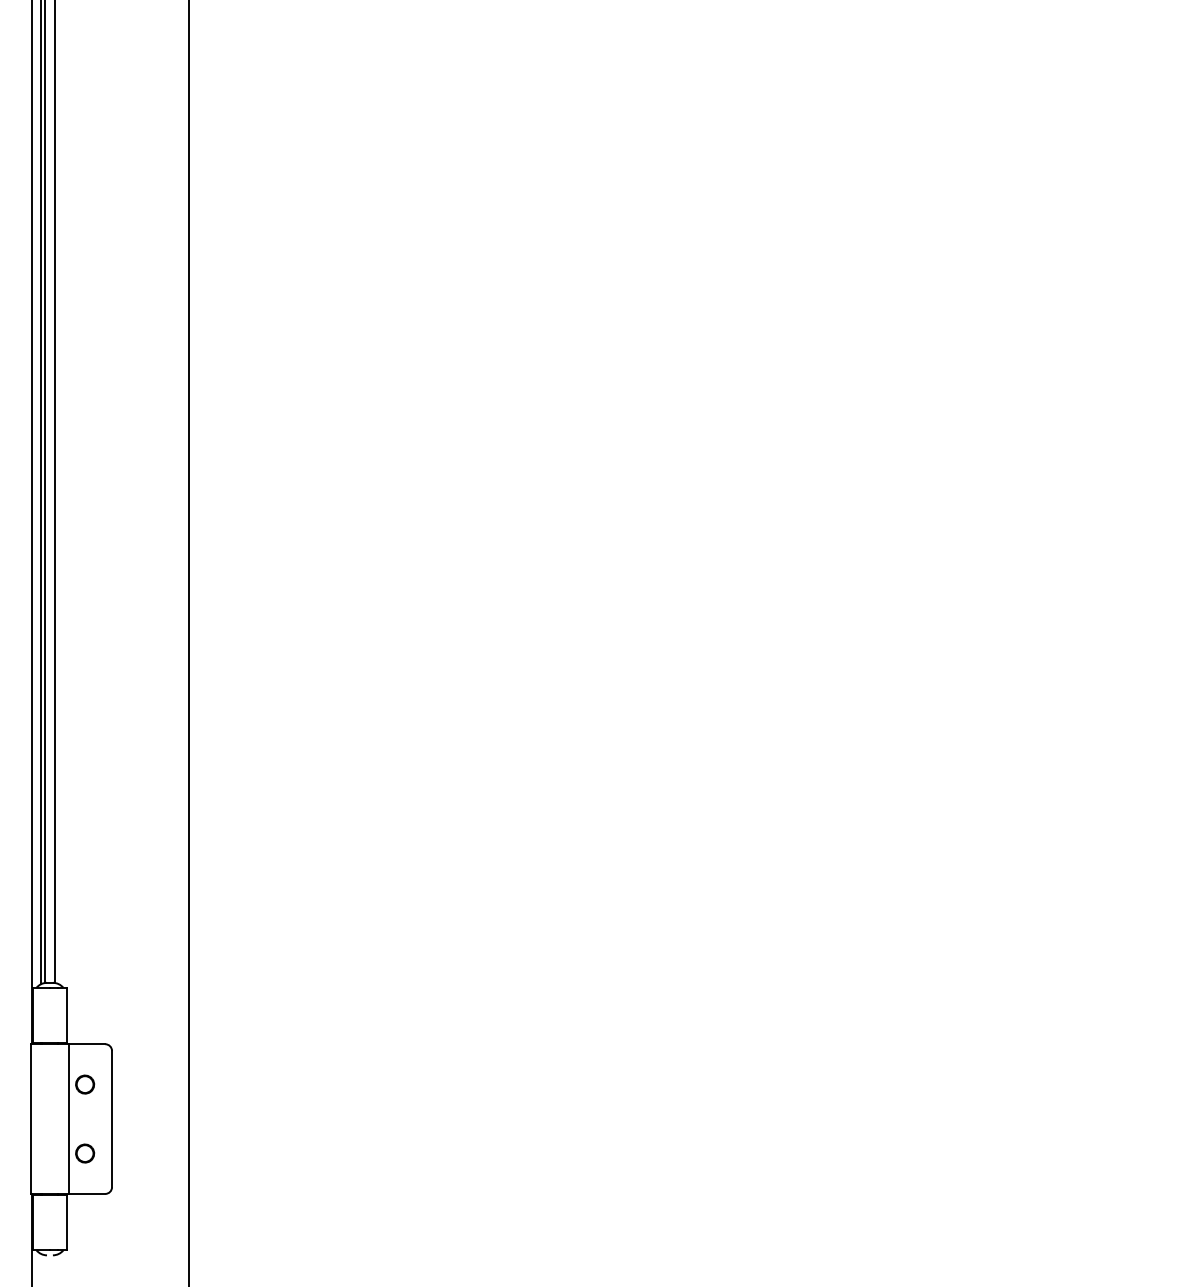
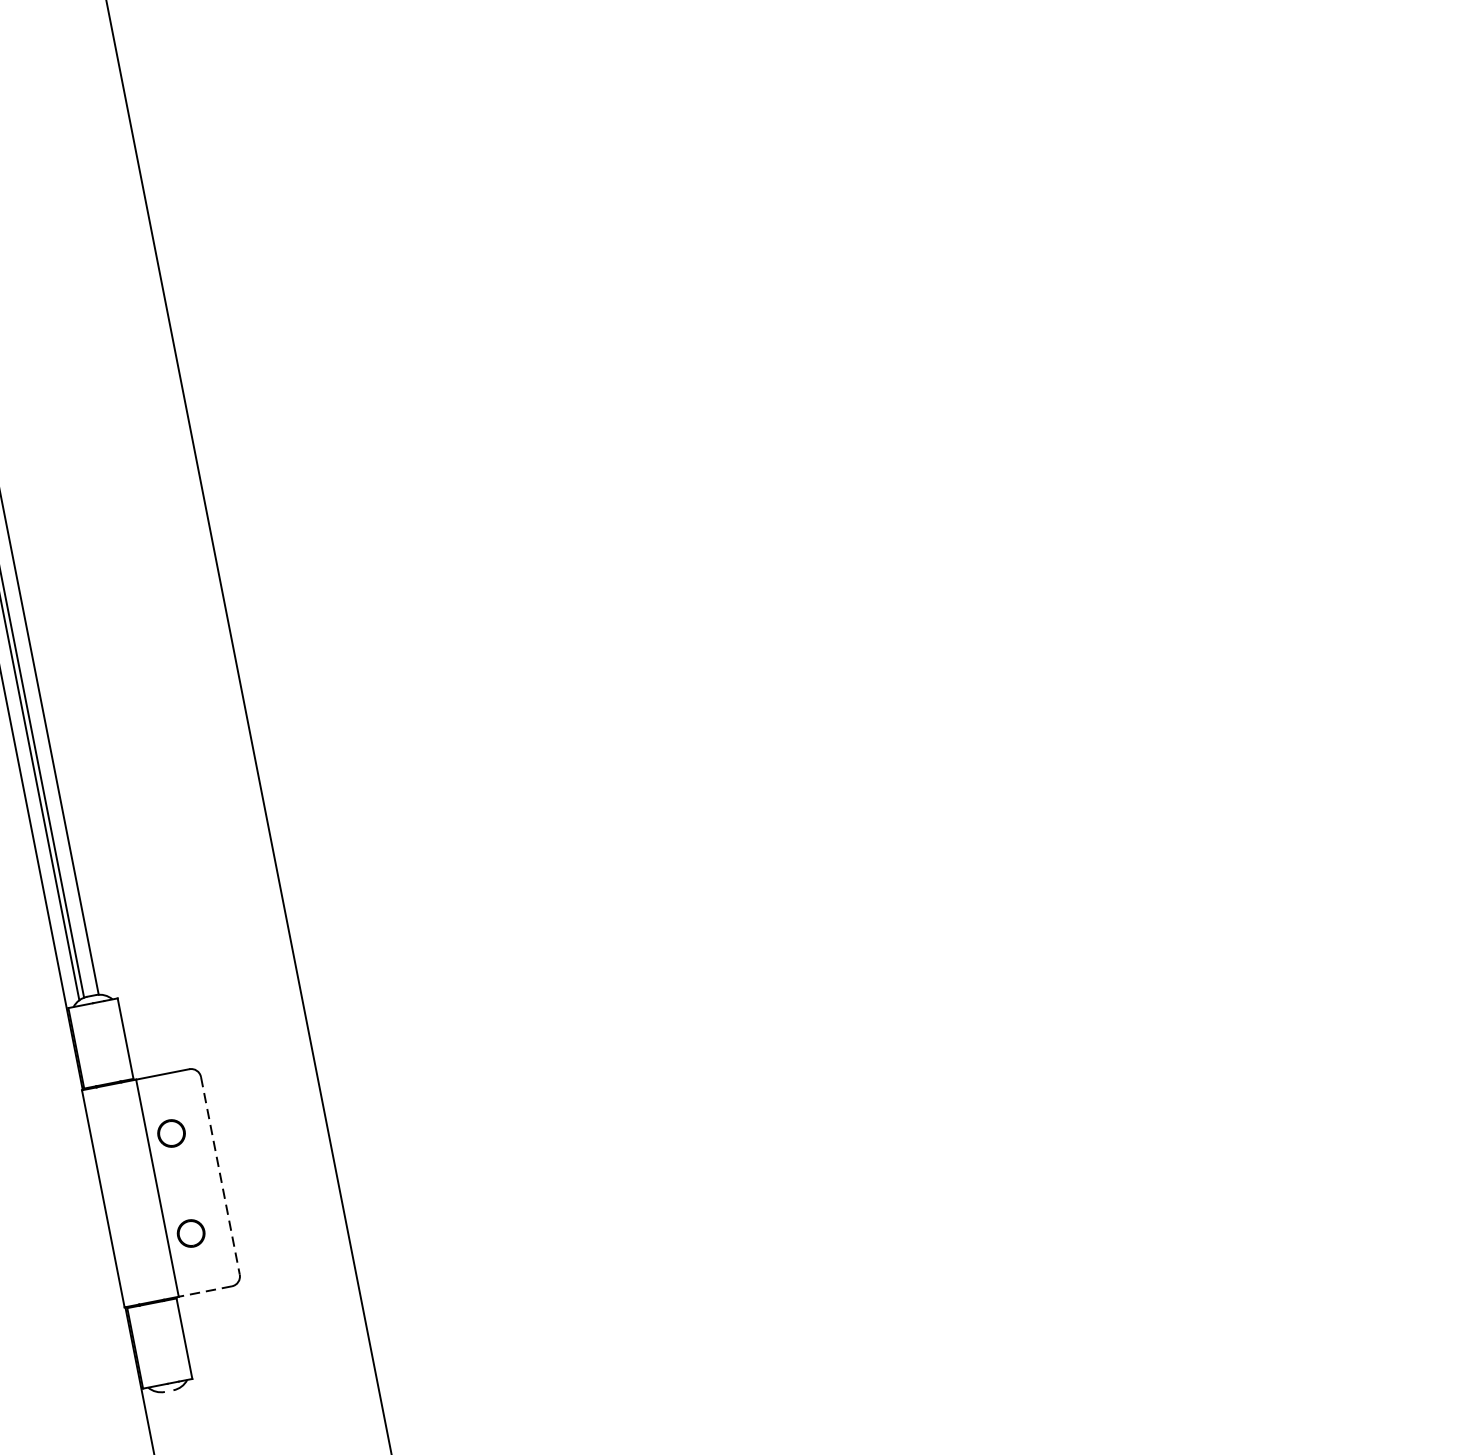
line: (112, 1119) -> (221, 1176), solid -> dashed
line: (86, 1193) -> (204, 1291), solid -> dashed

